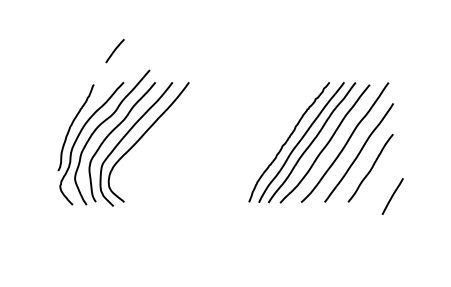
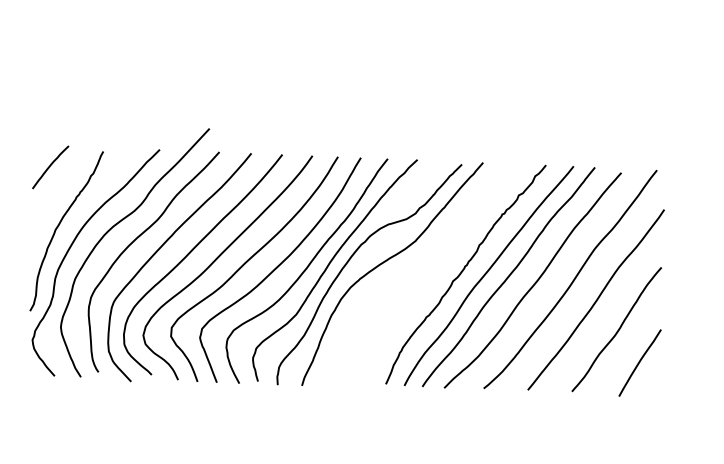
line: (114, 51) -> (49, 168), moved
part: (207, 143) -> (312, 270), added
line: (392, 196) -> (639, 362), moved

